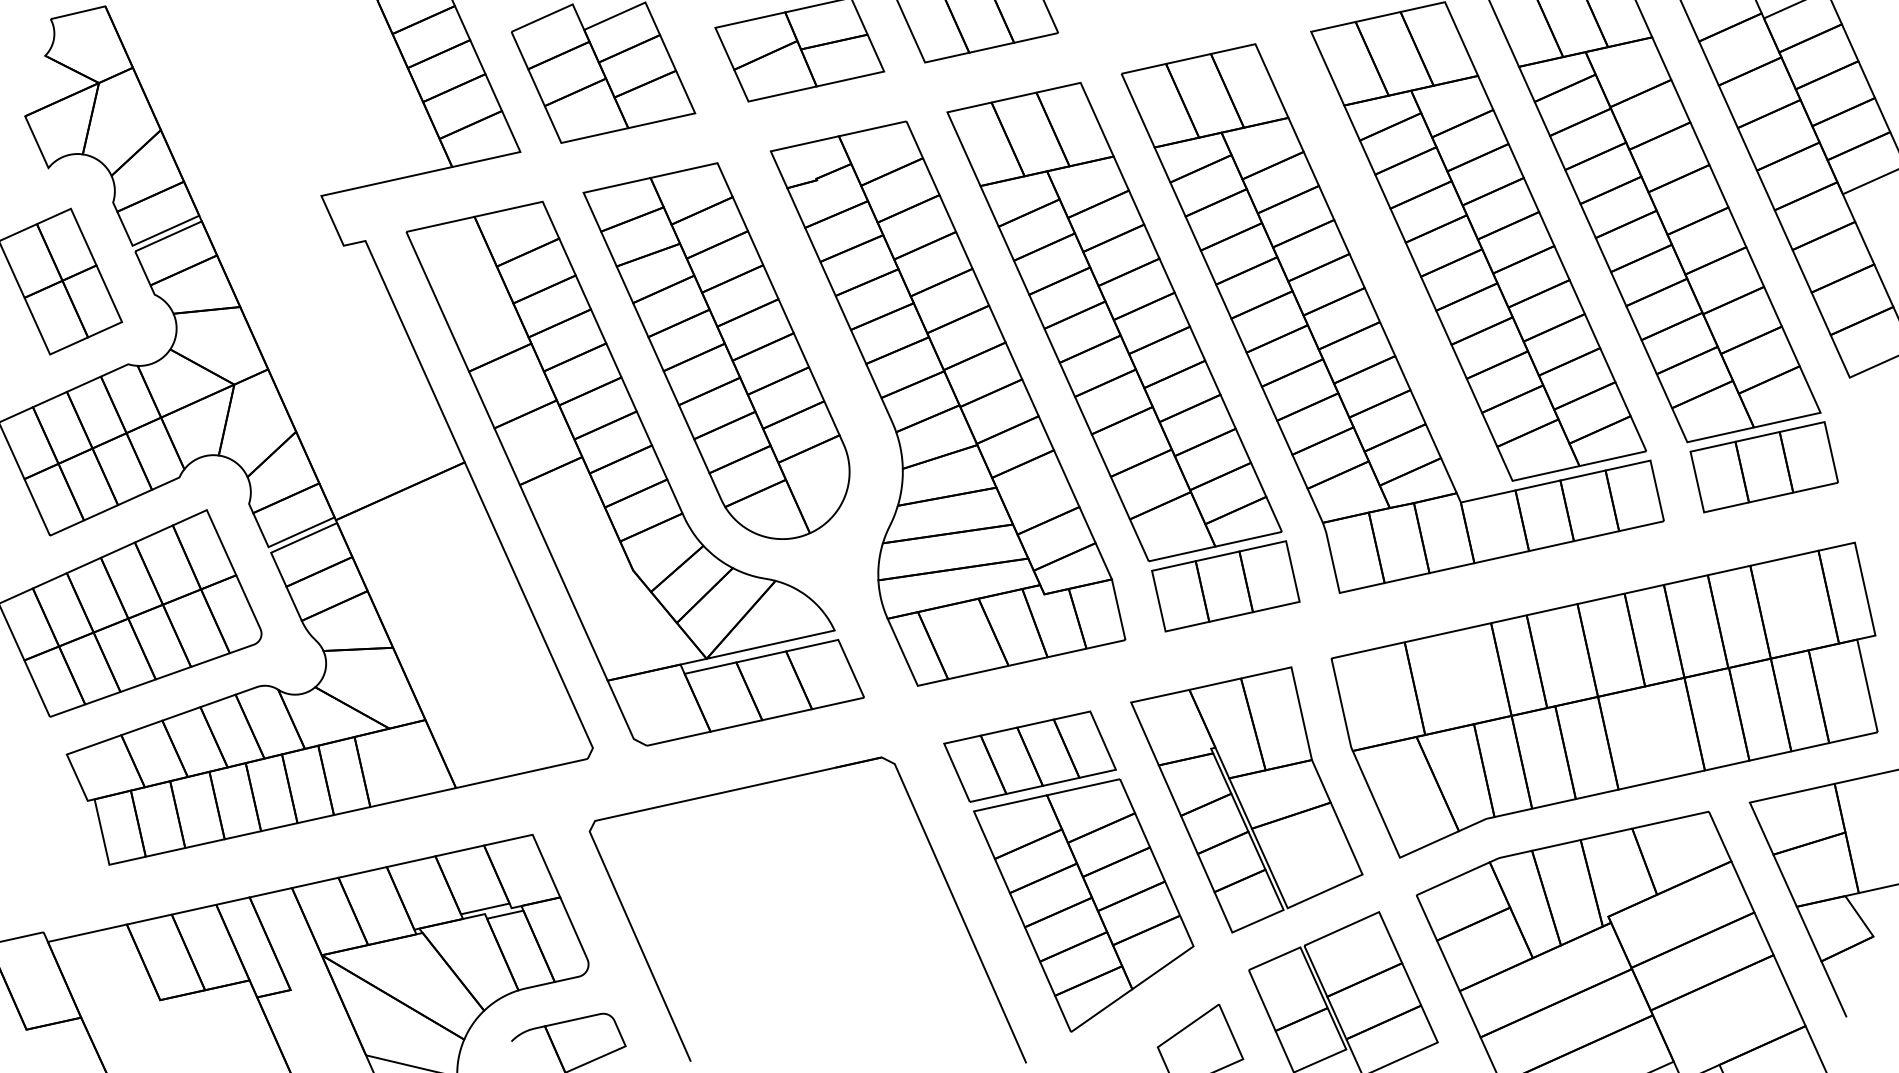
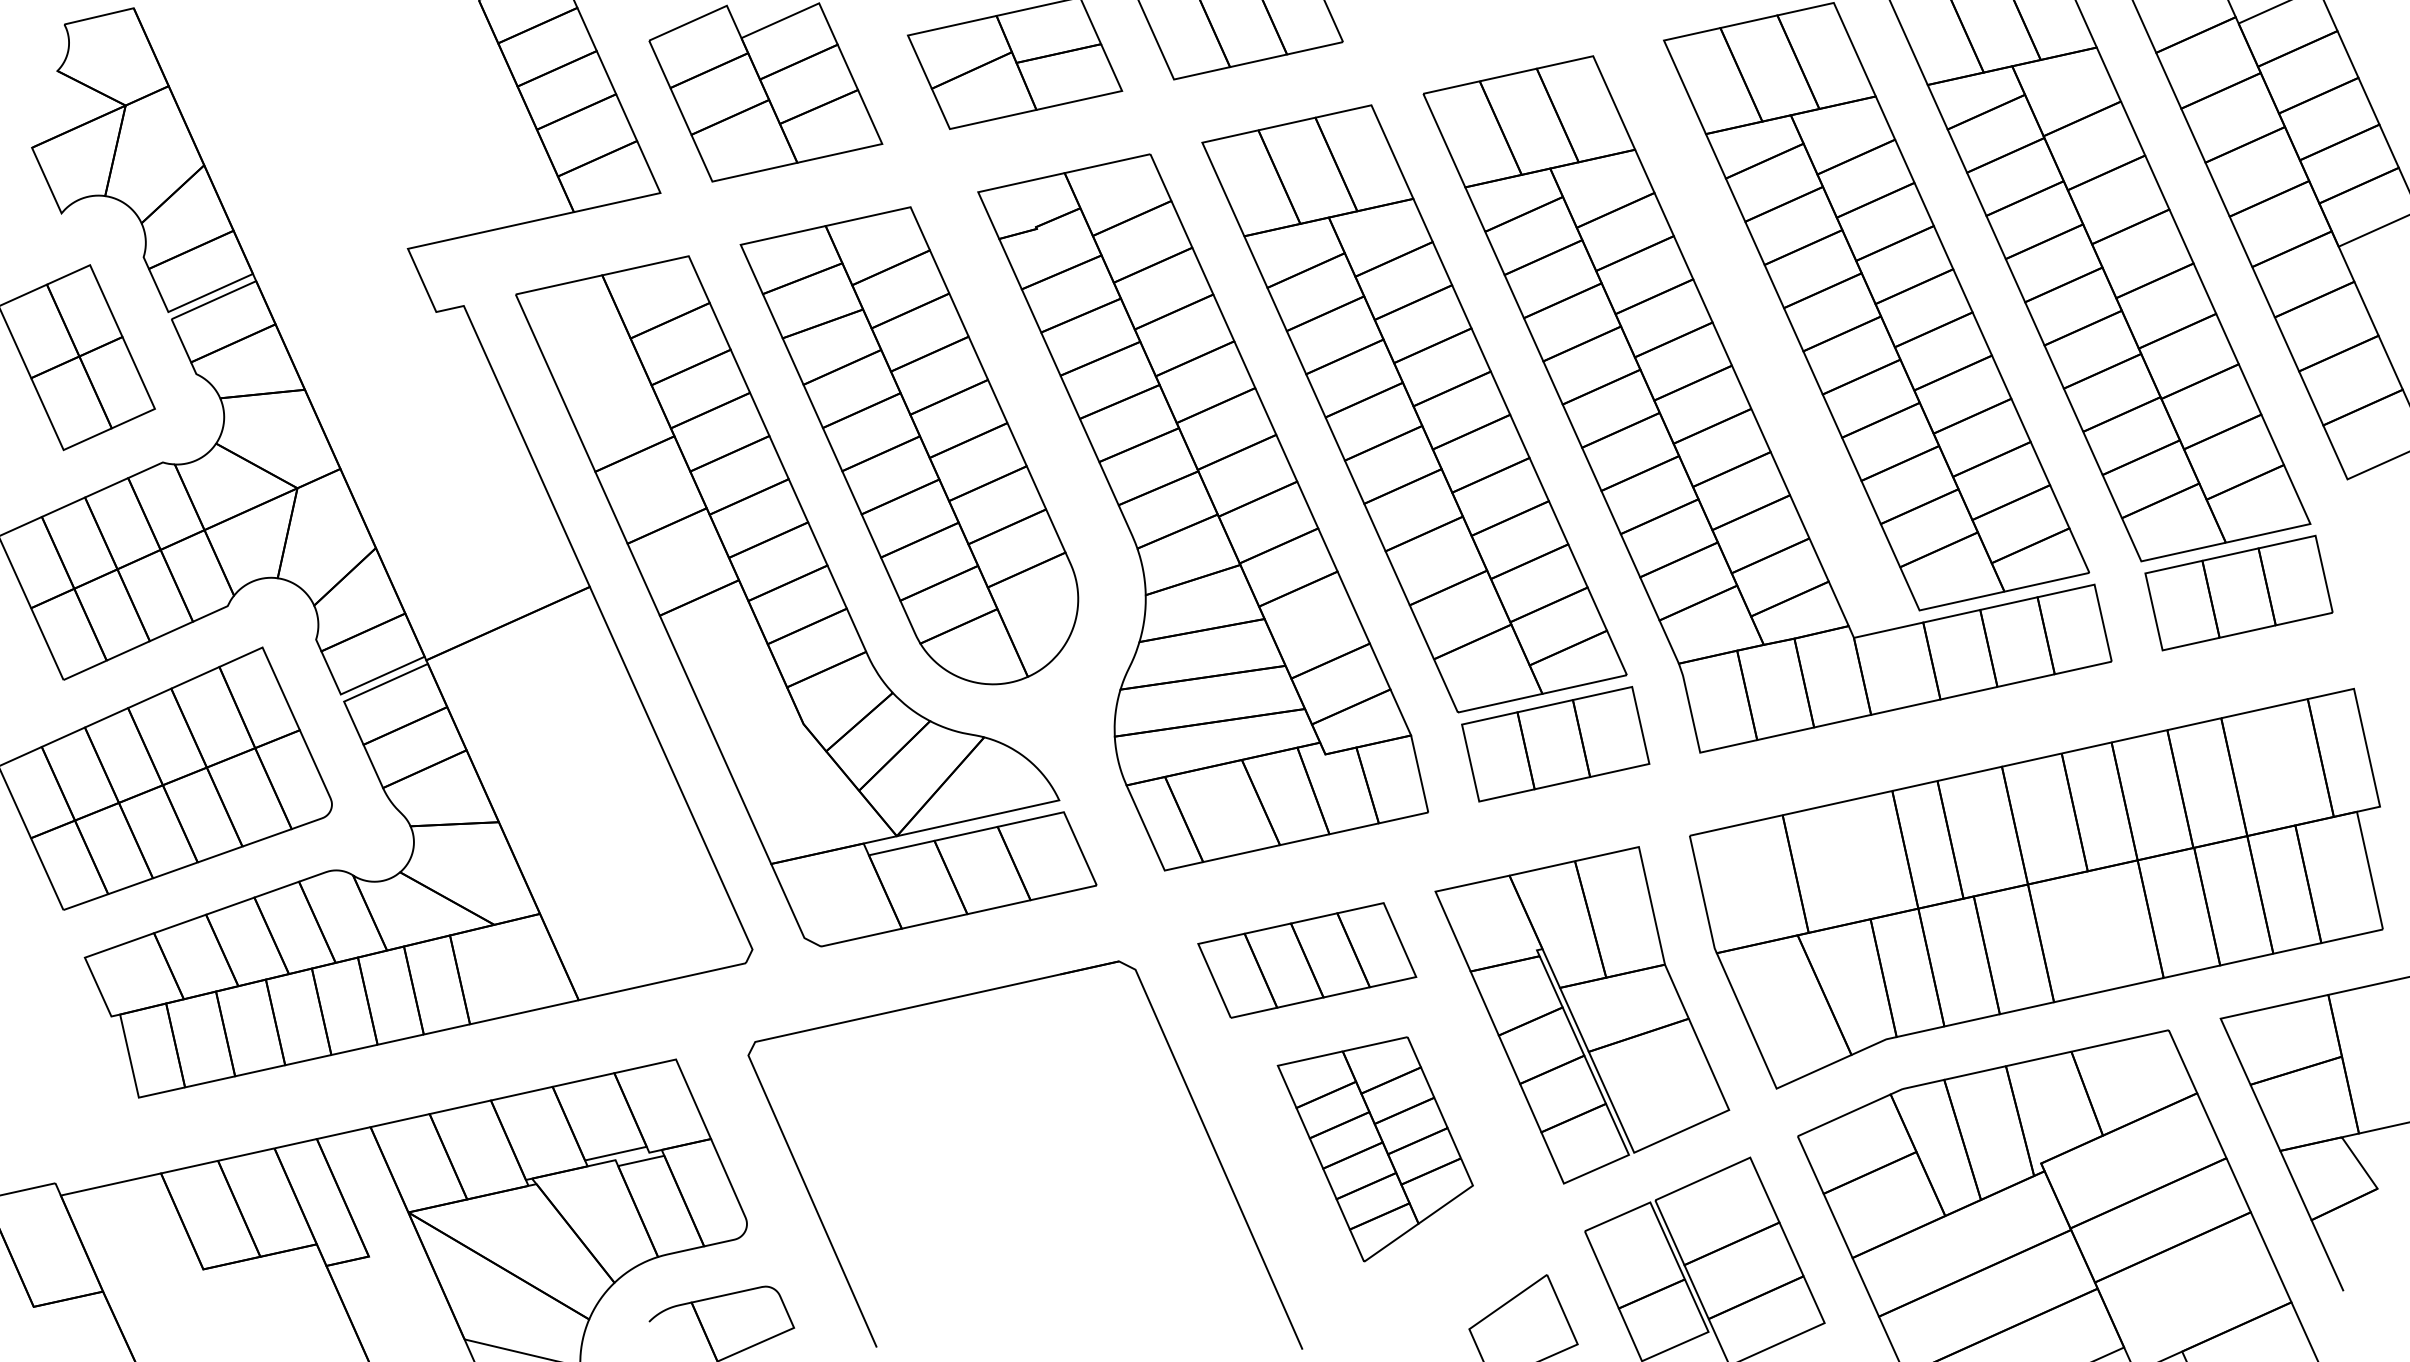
part: (1083, 905) -> (1375, 1149), size x0.7

